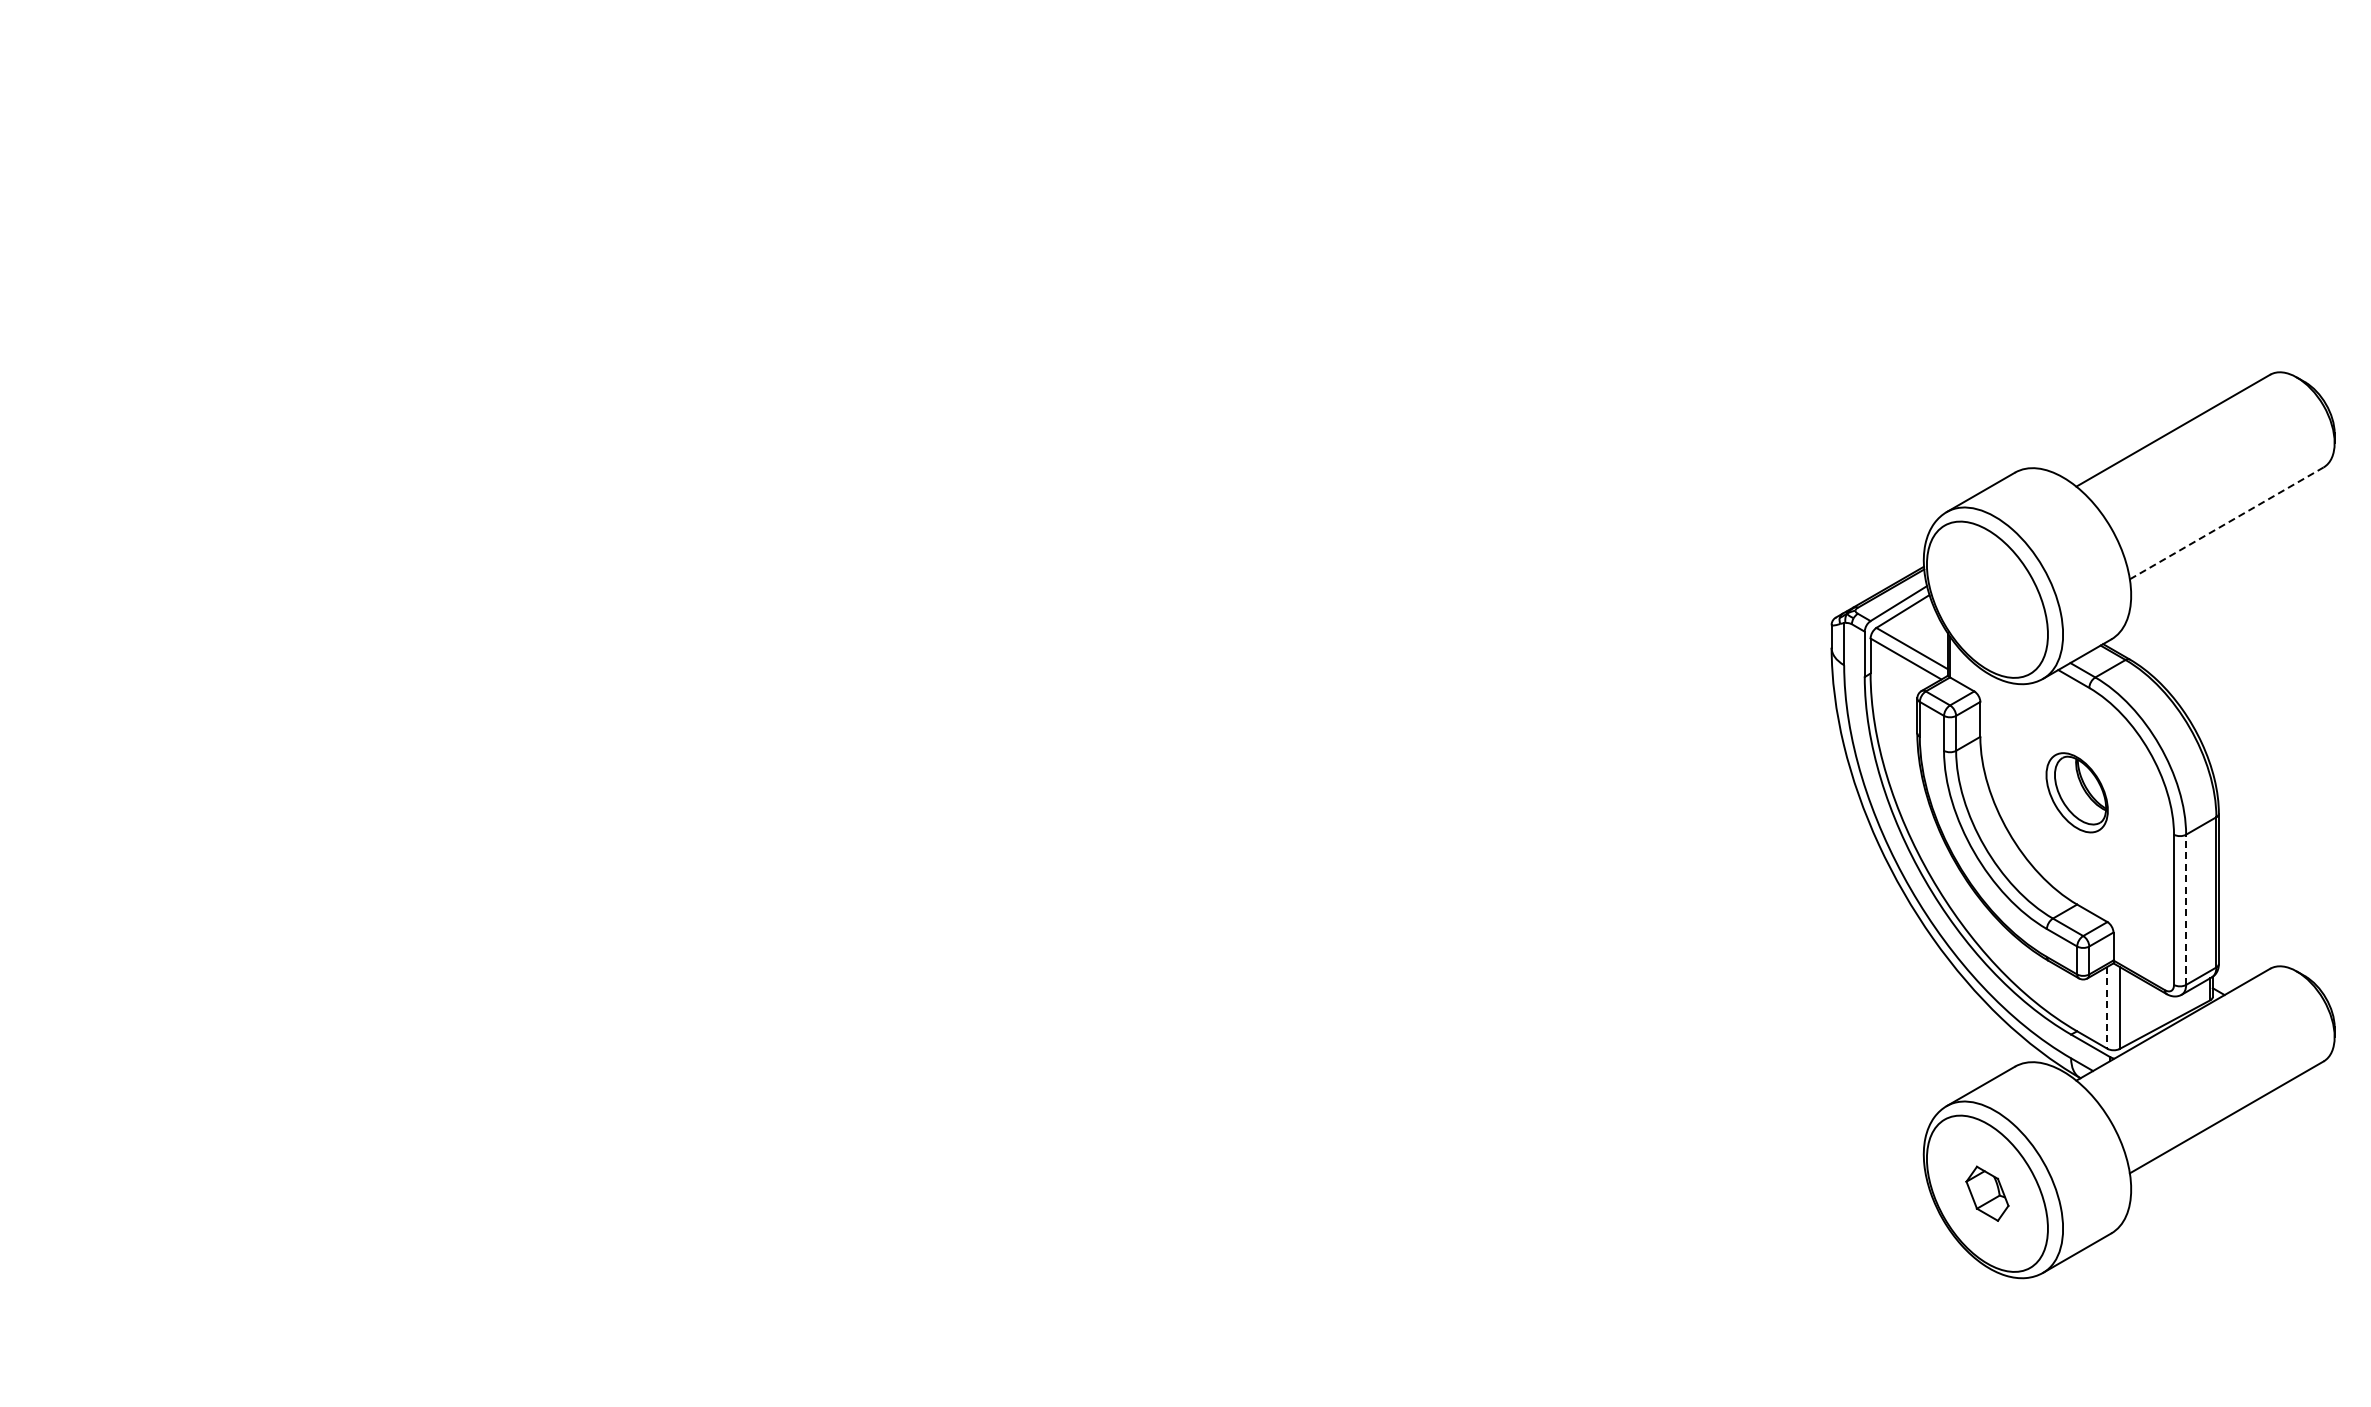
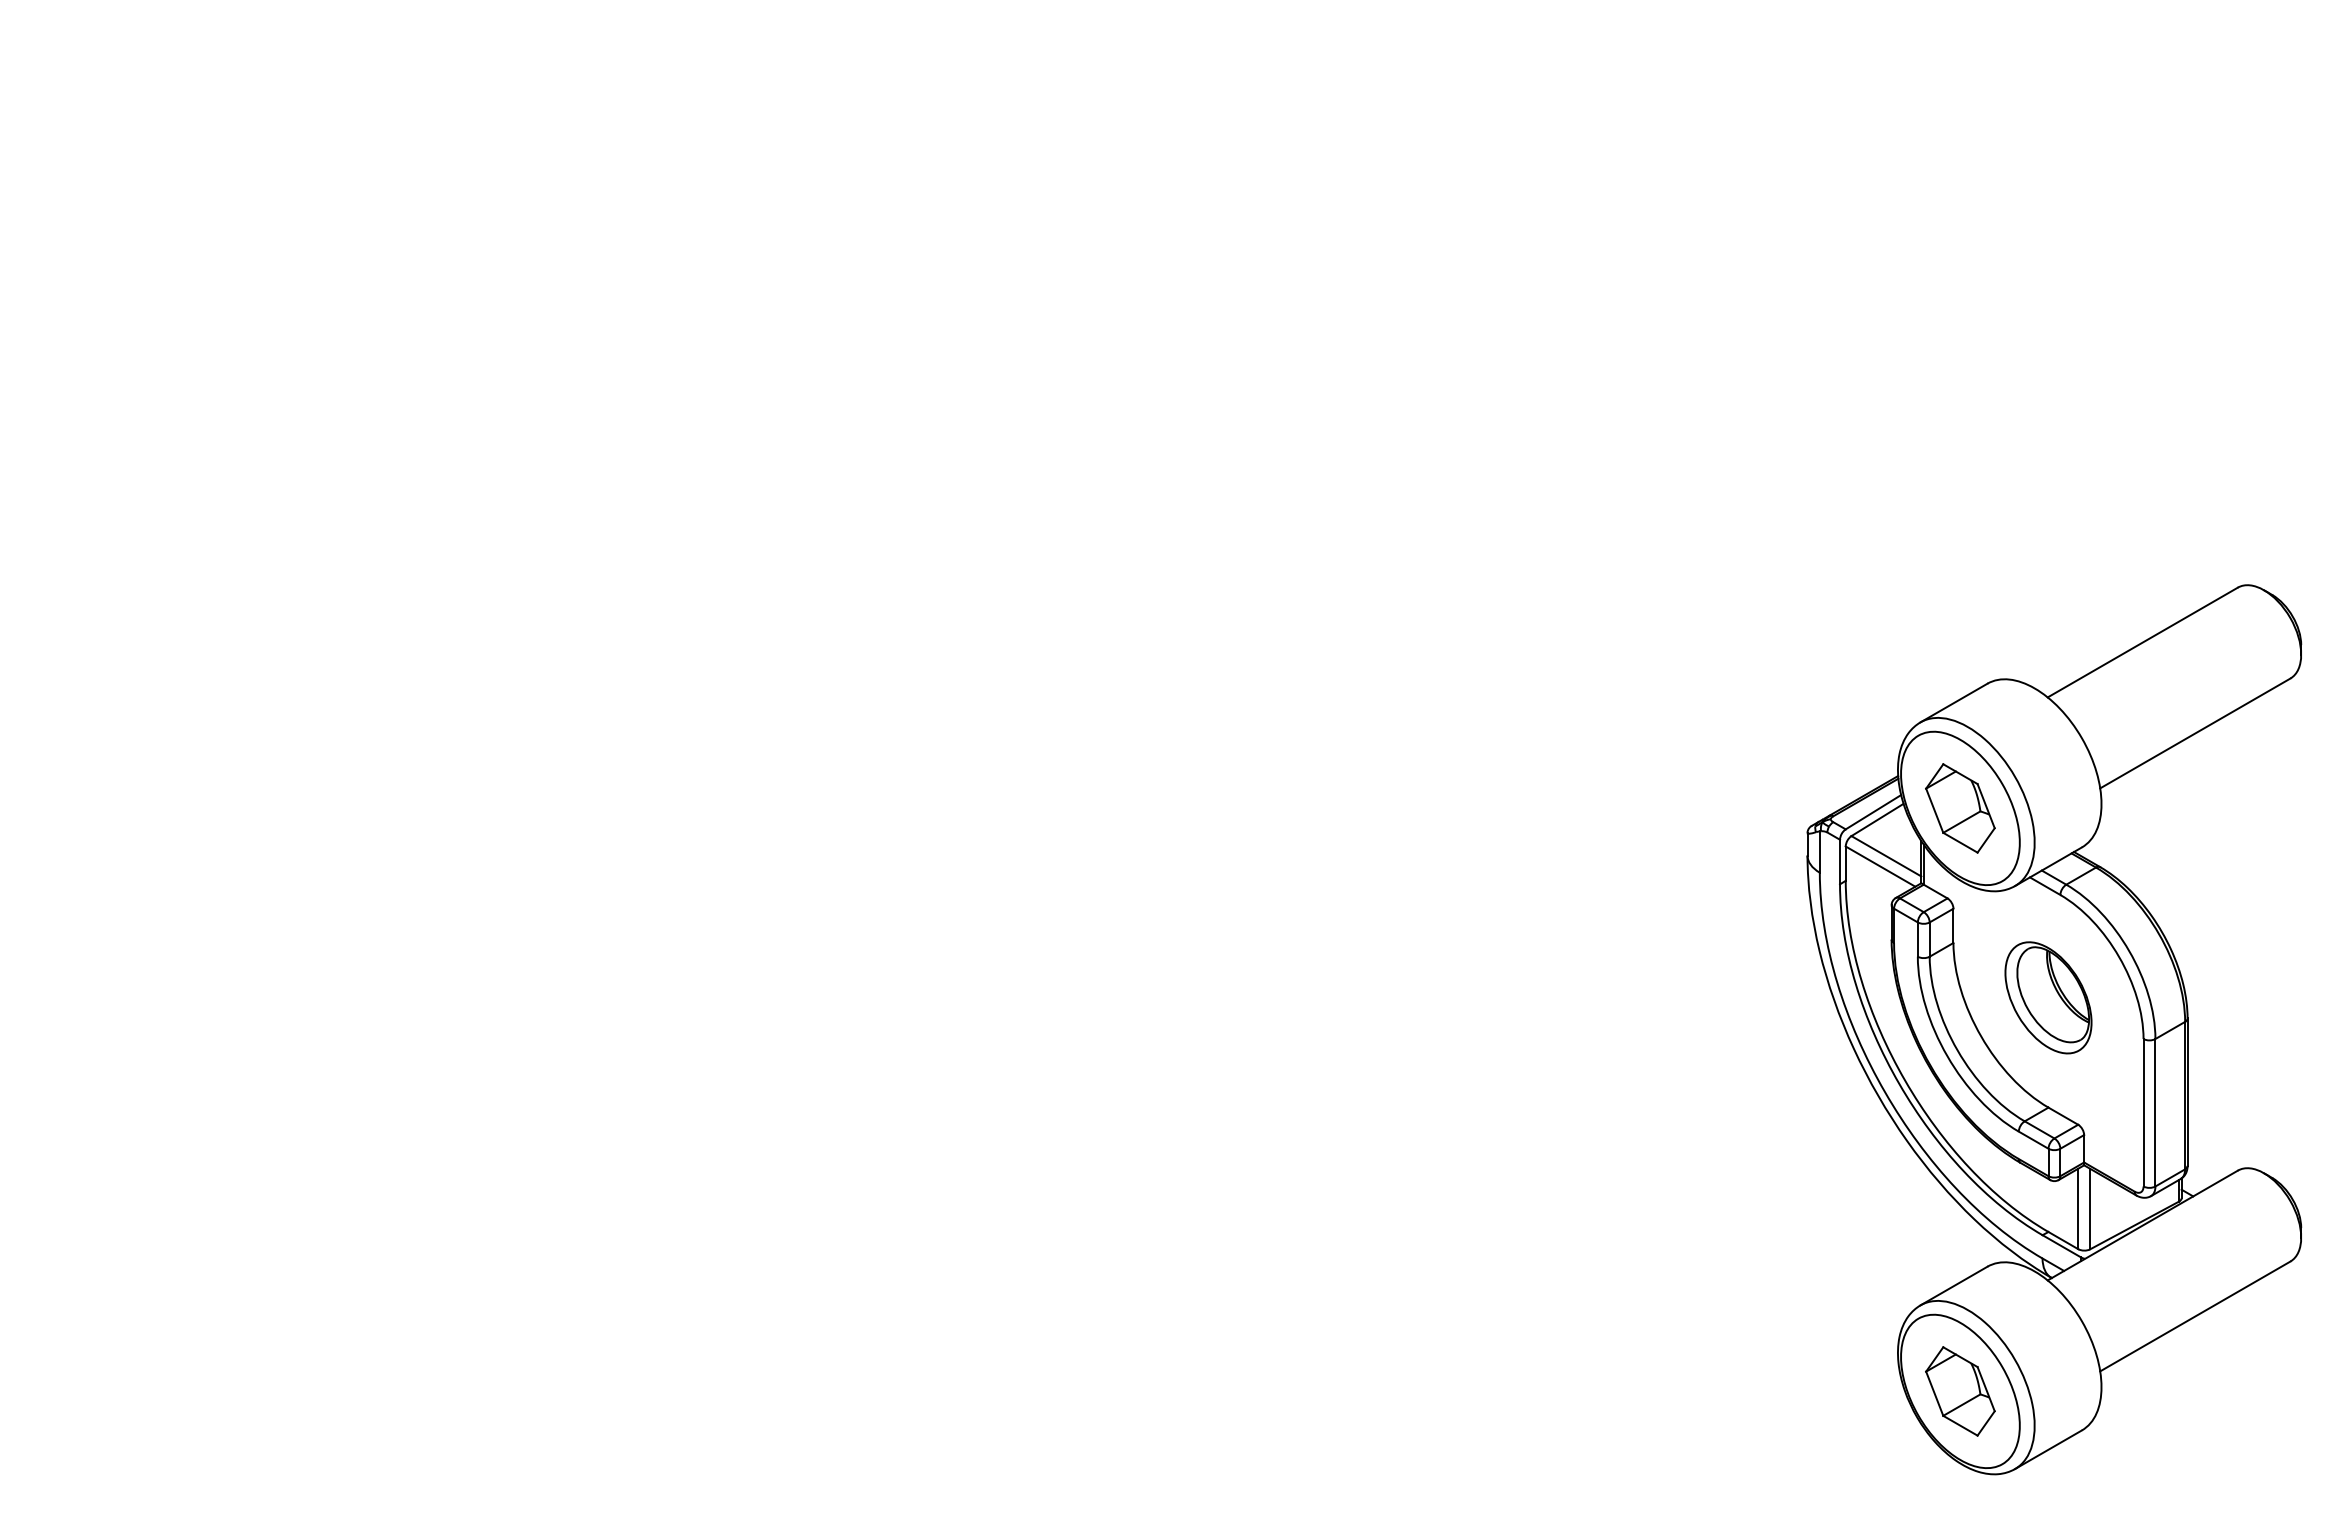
line: (2226, 523) -> (2195, 733), dashed -> solid
part: (1987, 599) -> (1960, 808), added
part: (2077, 792) -> (2048, 997), size x1.43
line: (2186, 909) -> (2155, 1112), dashed -> solid
line: (2107, 1008) -> (2078, 1209), dashed -> solid
part: (1987, 1193) -> (1960, 1391), size x1.67

